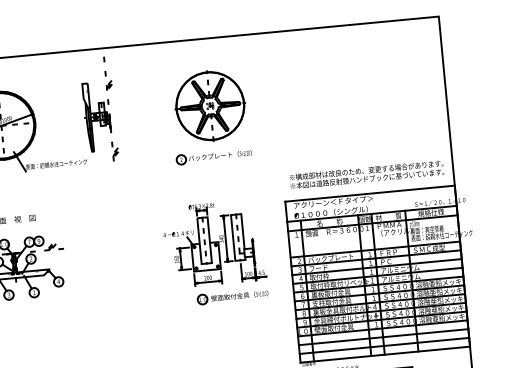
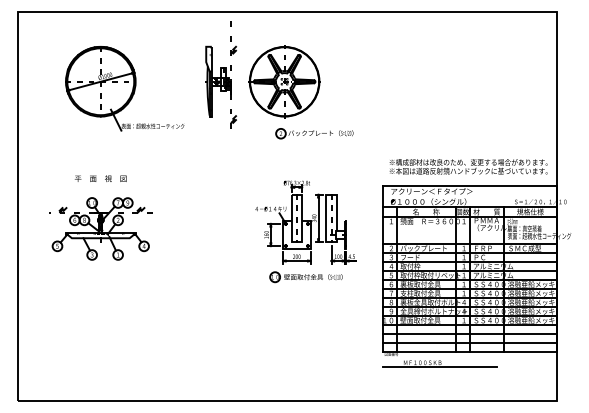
part: (210, 105) -> (284, 81), moved
part: (99, 109) -> (221, 74), moved
part: (232, 297) -> (305, 277), moved

